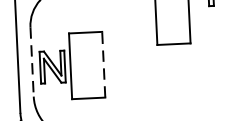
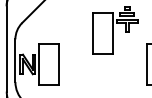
line: (32, 63) -> (15, 61), dashed -> solid
line: (103, 63) -> (59, 63), dashed -> solid

